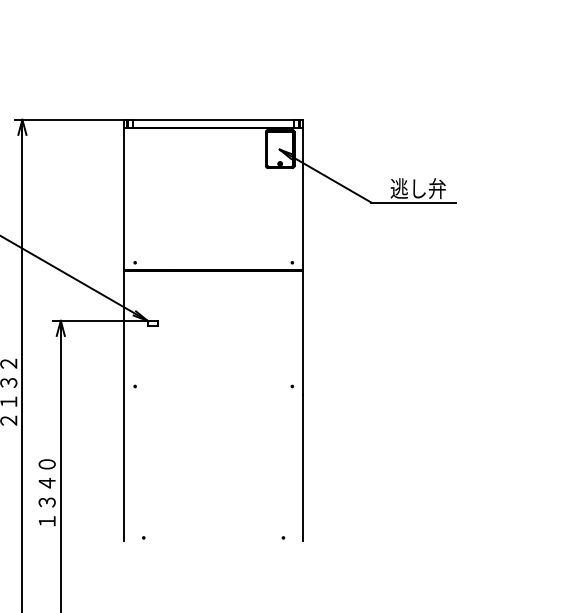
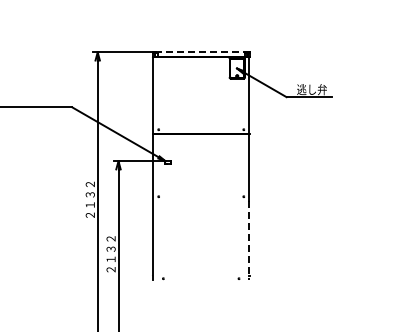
line: (214, 120) -> (201, 52), solid -> dashed
line: (302, 469) -> (249, 241), solid -> dashed
text: (46, 493) -> (110, 254), １３４０ -> ２１３２

